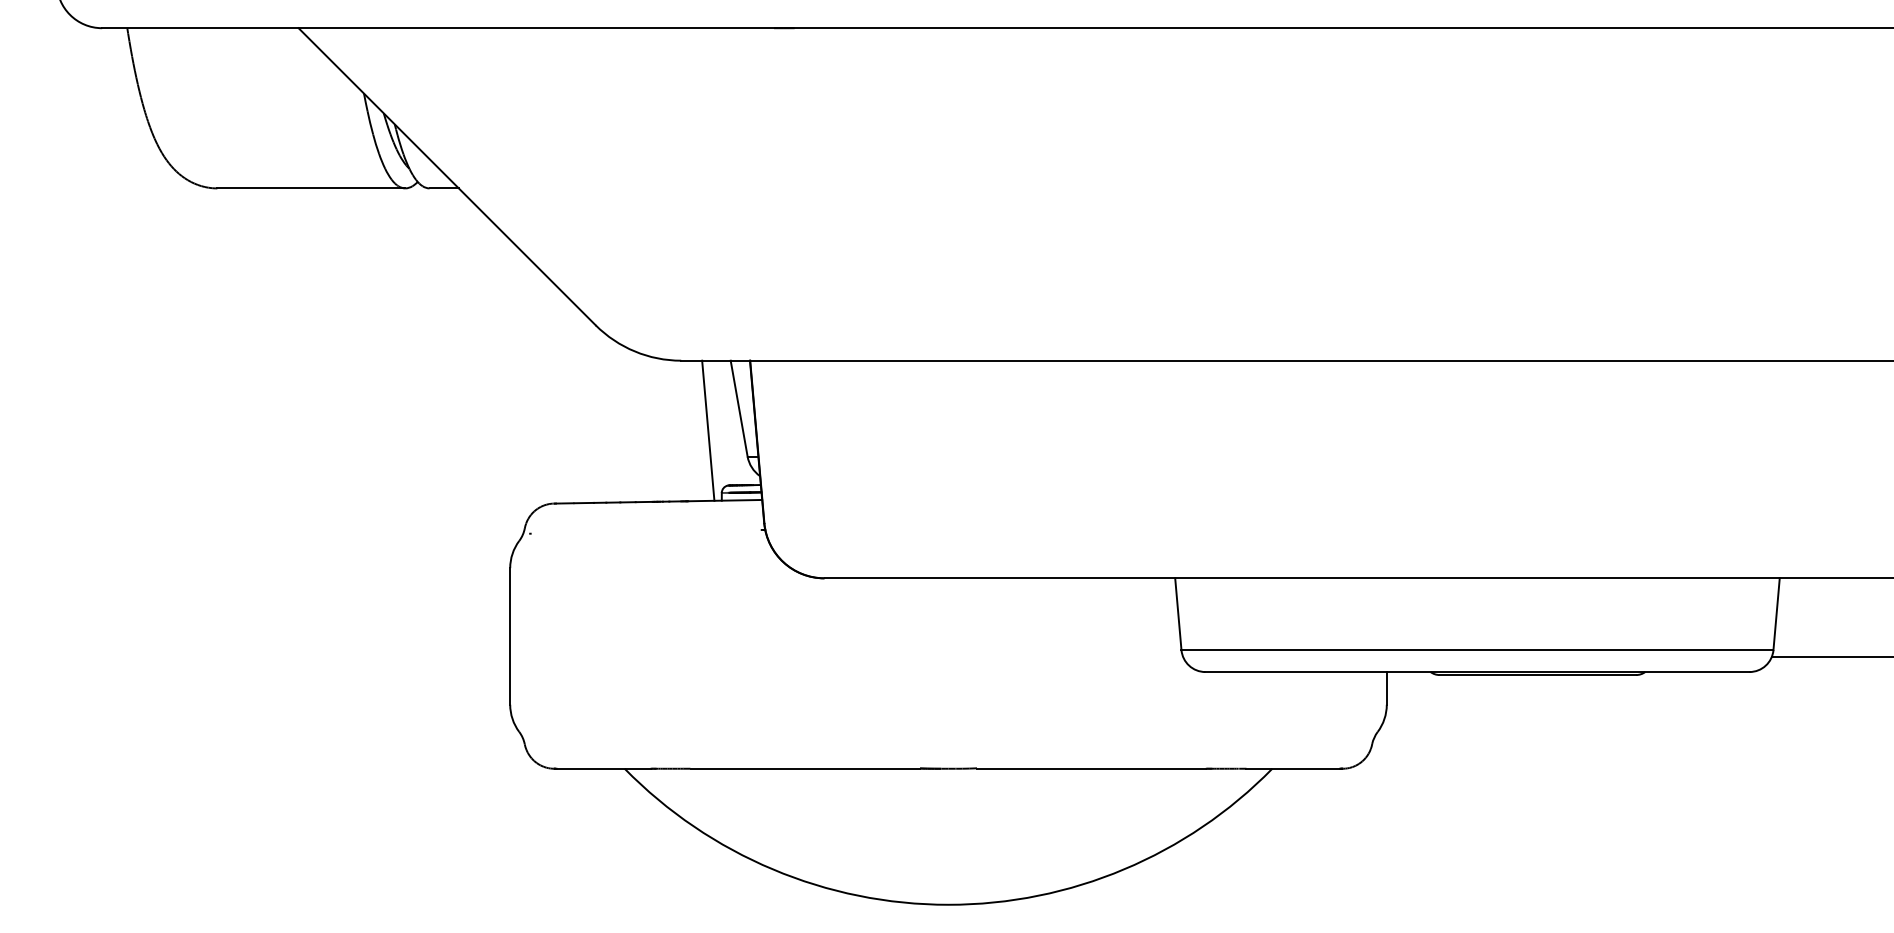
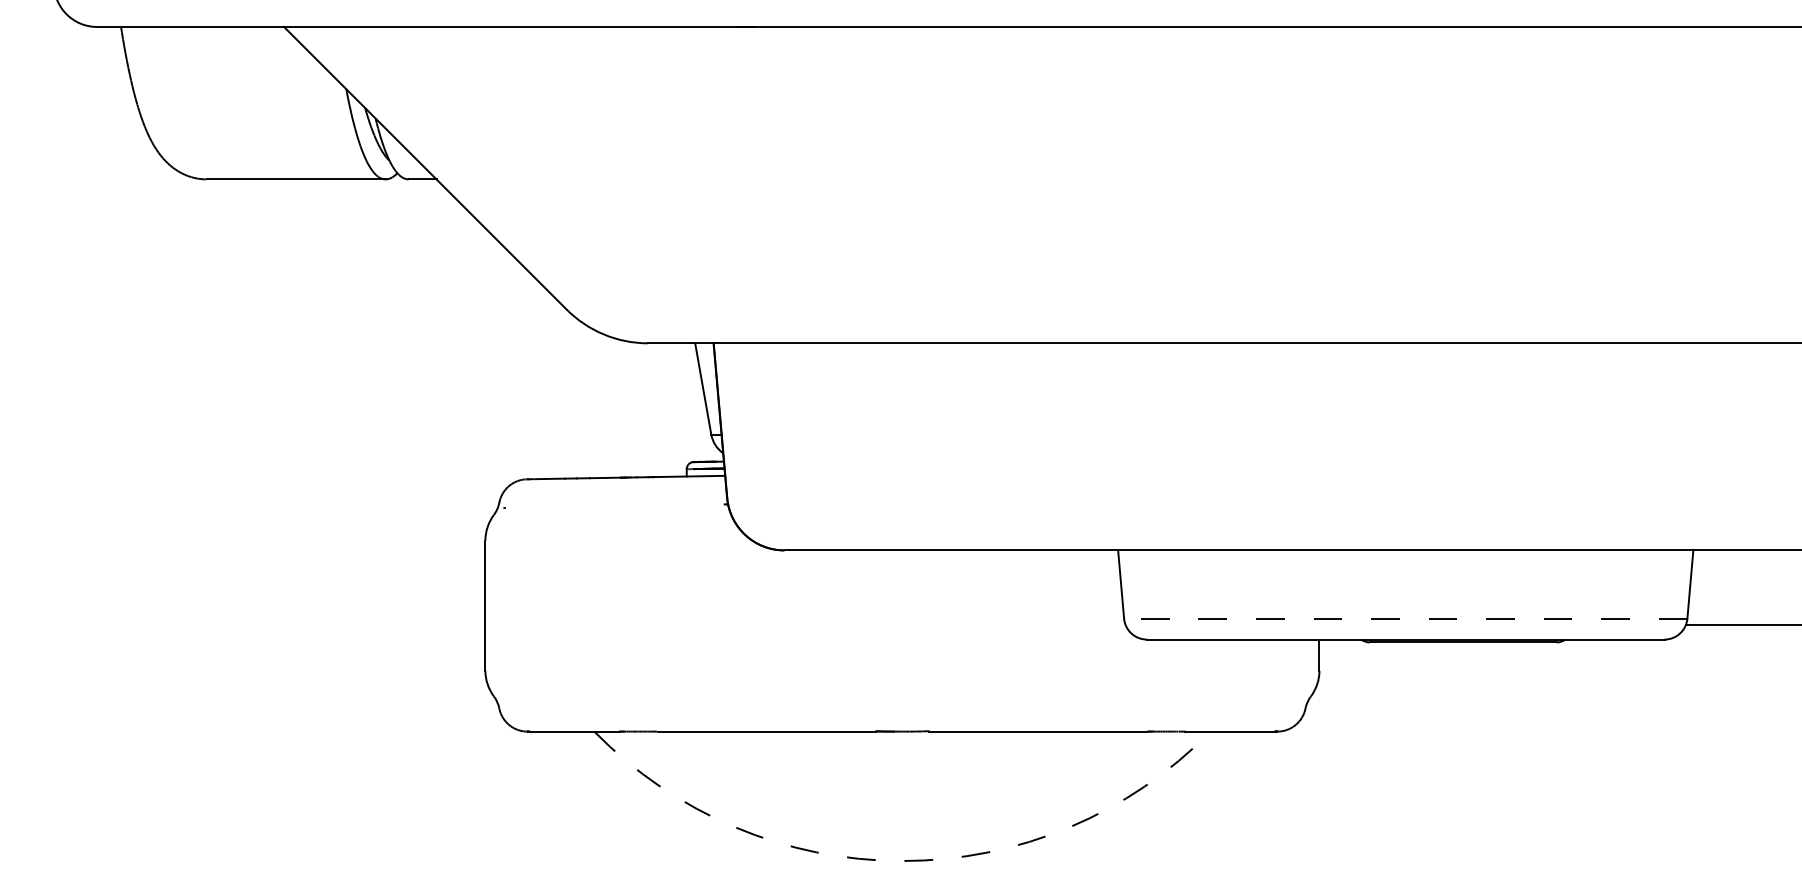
line: (708, 430) -> (674, 409), removed
line: (1477, 650) -> (1405, 619), solid -> dashed
arc: (948, 904) -> (902, 860), solid -> dashed

